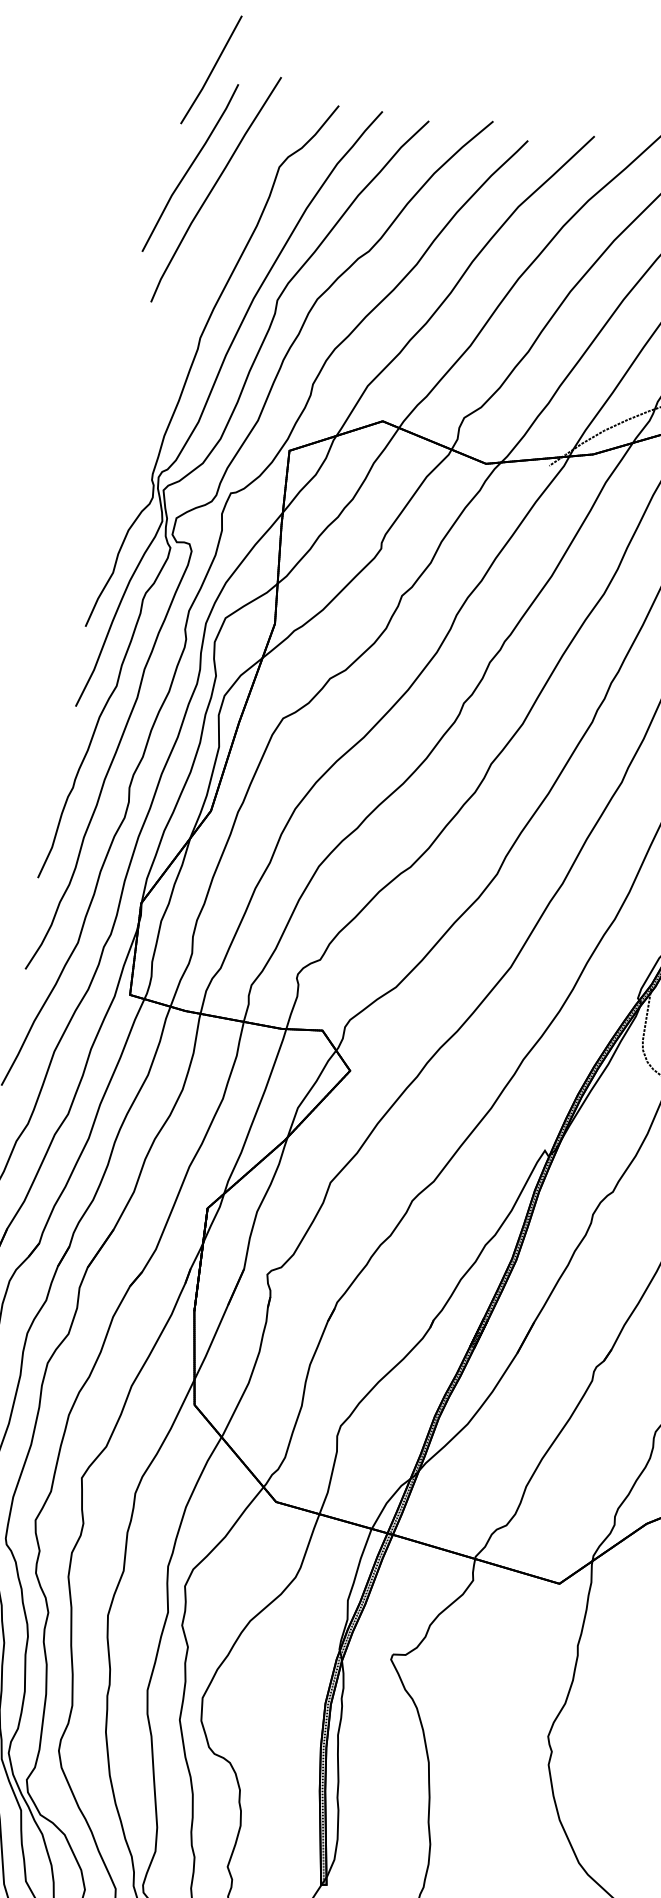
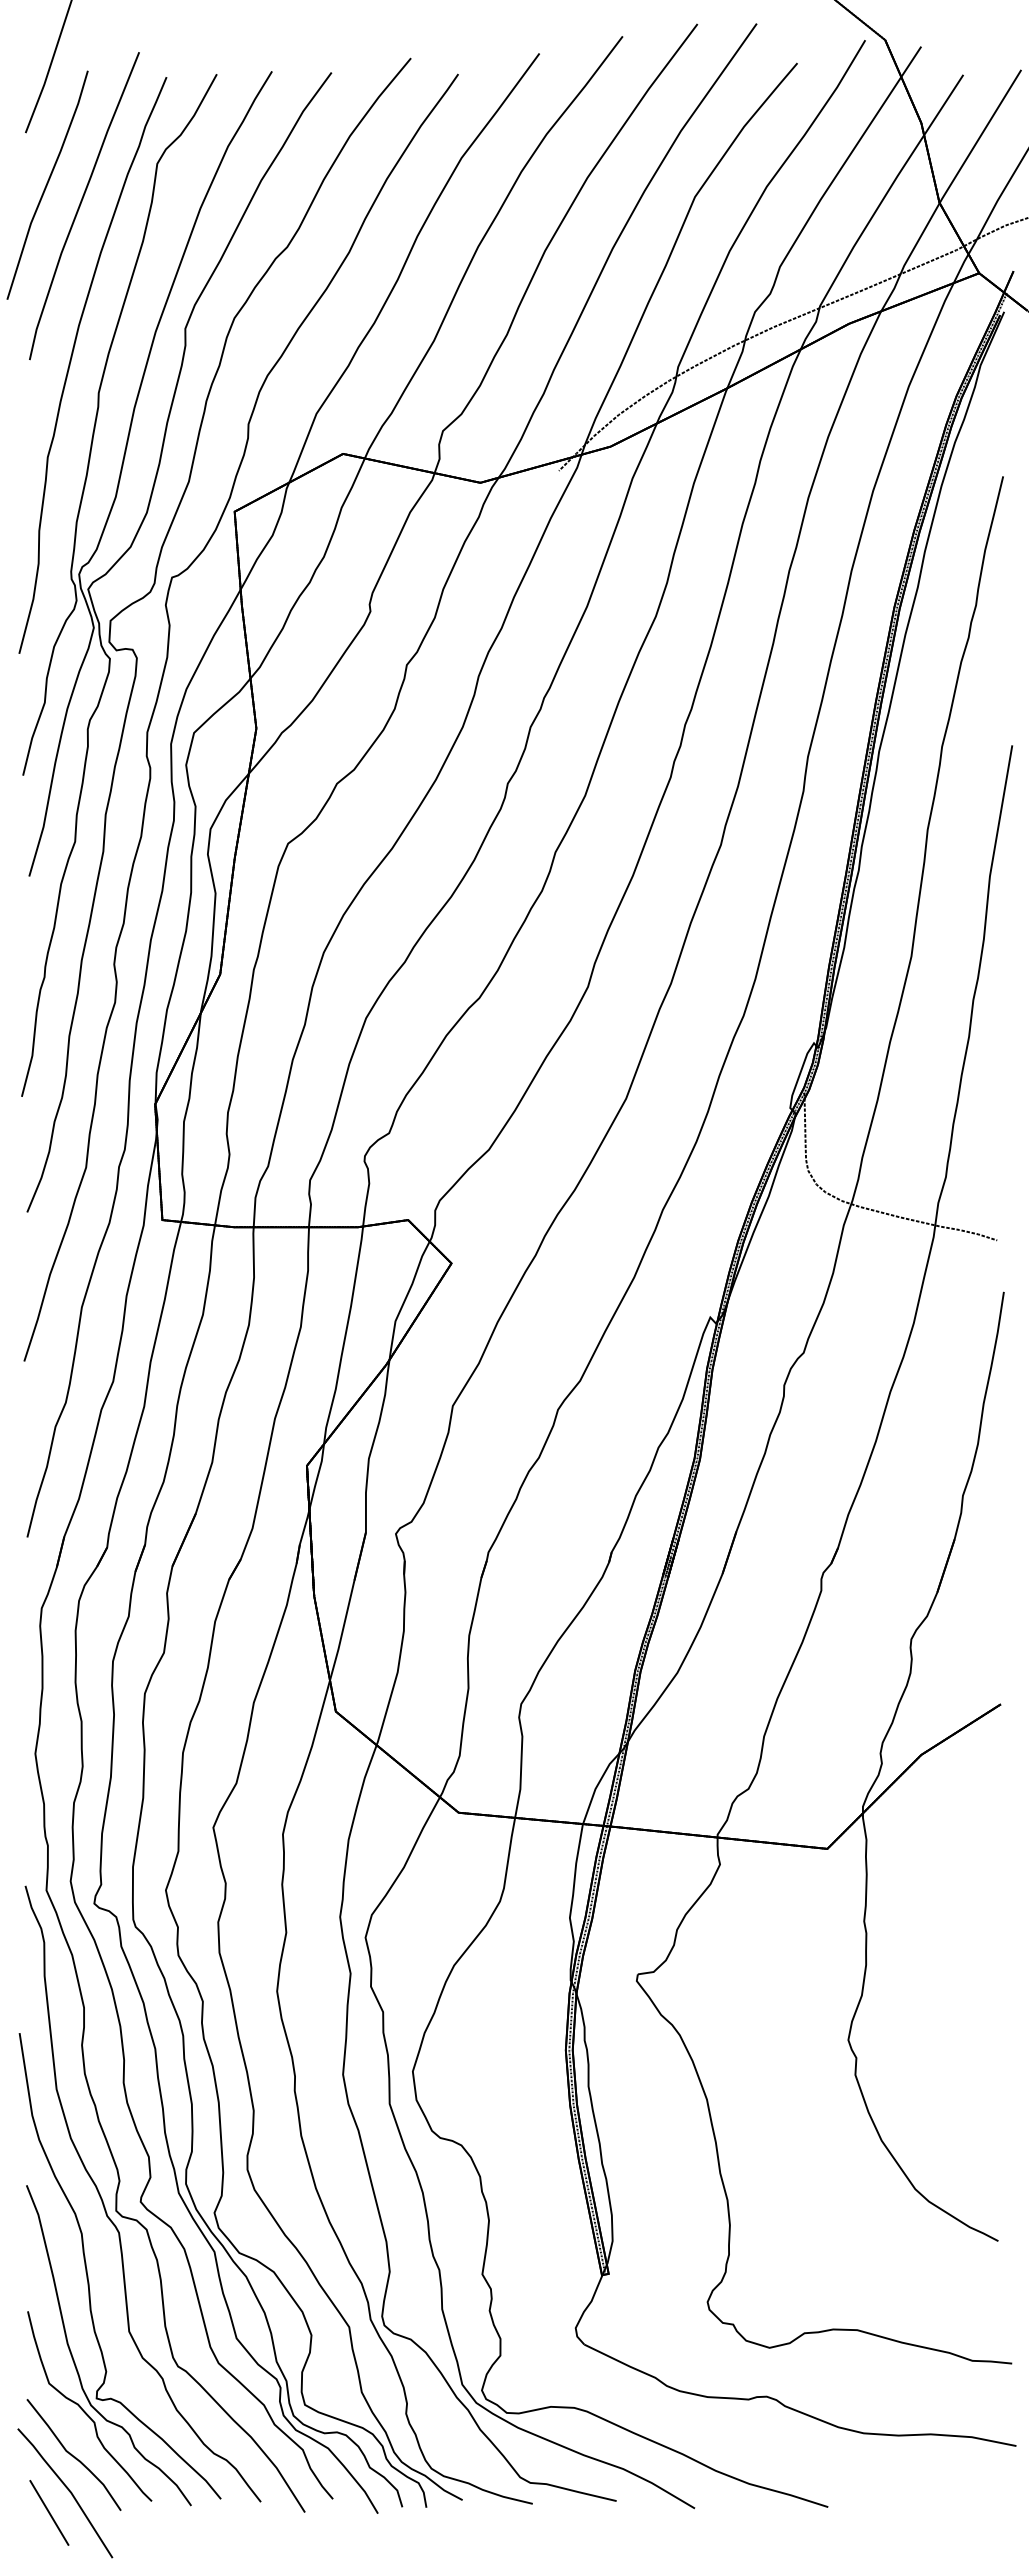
part: (183, 309) -> (71, 361), added

